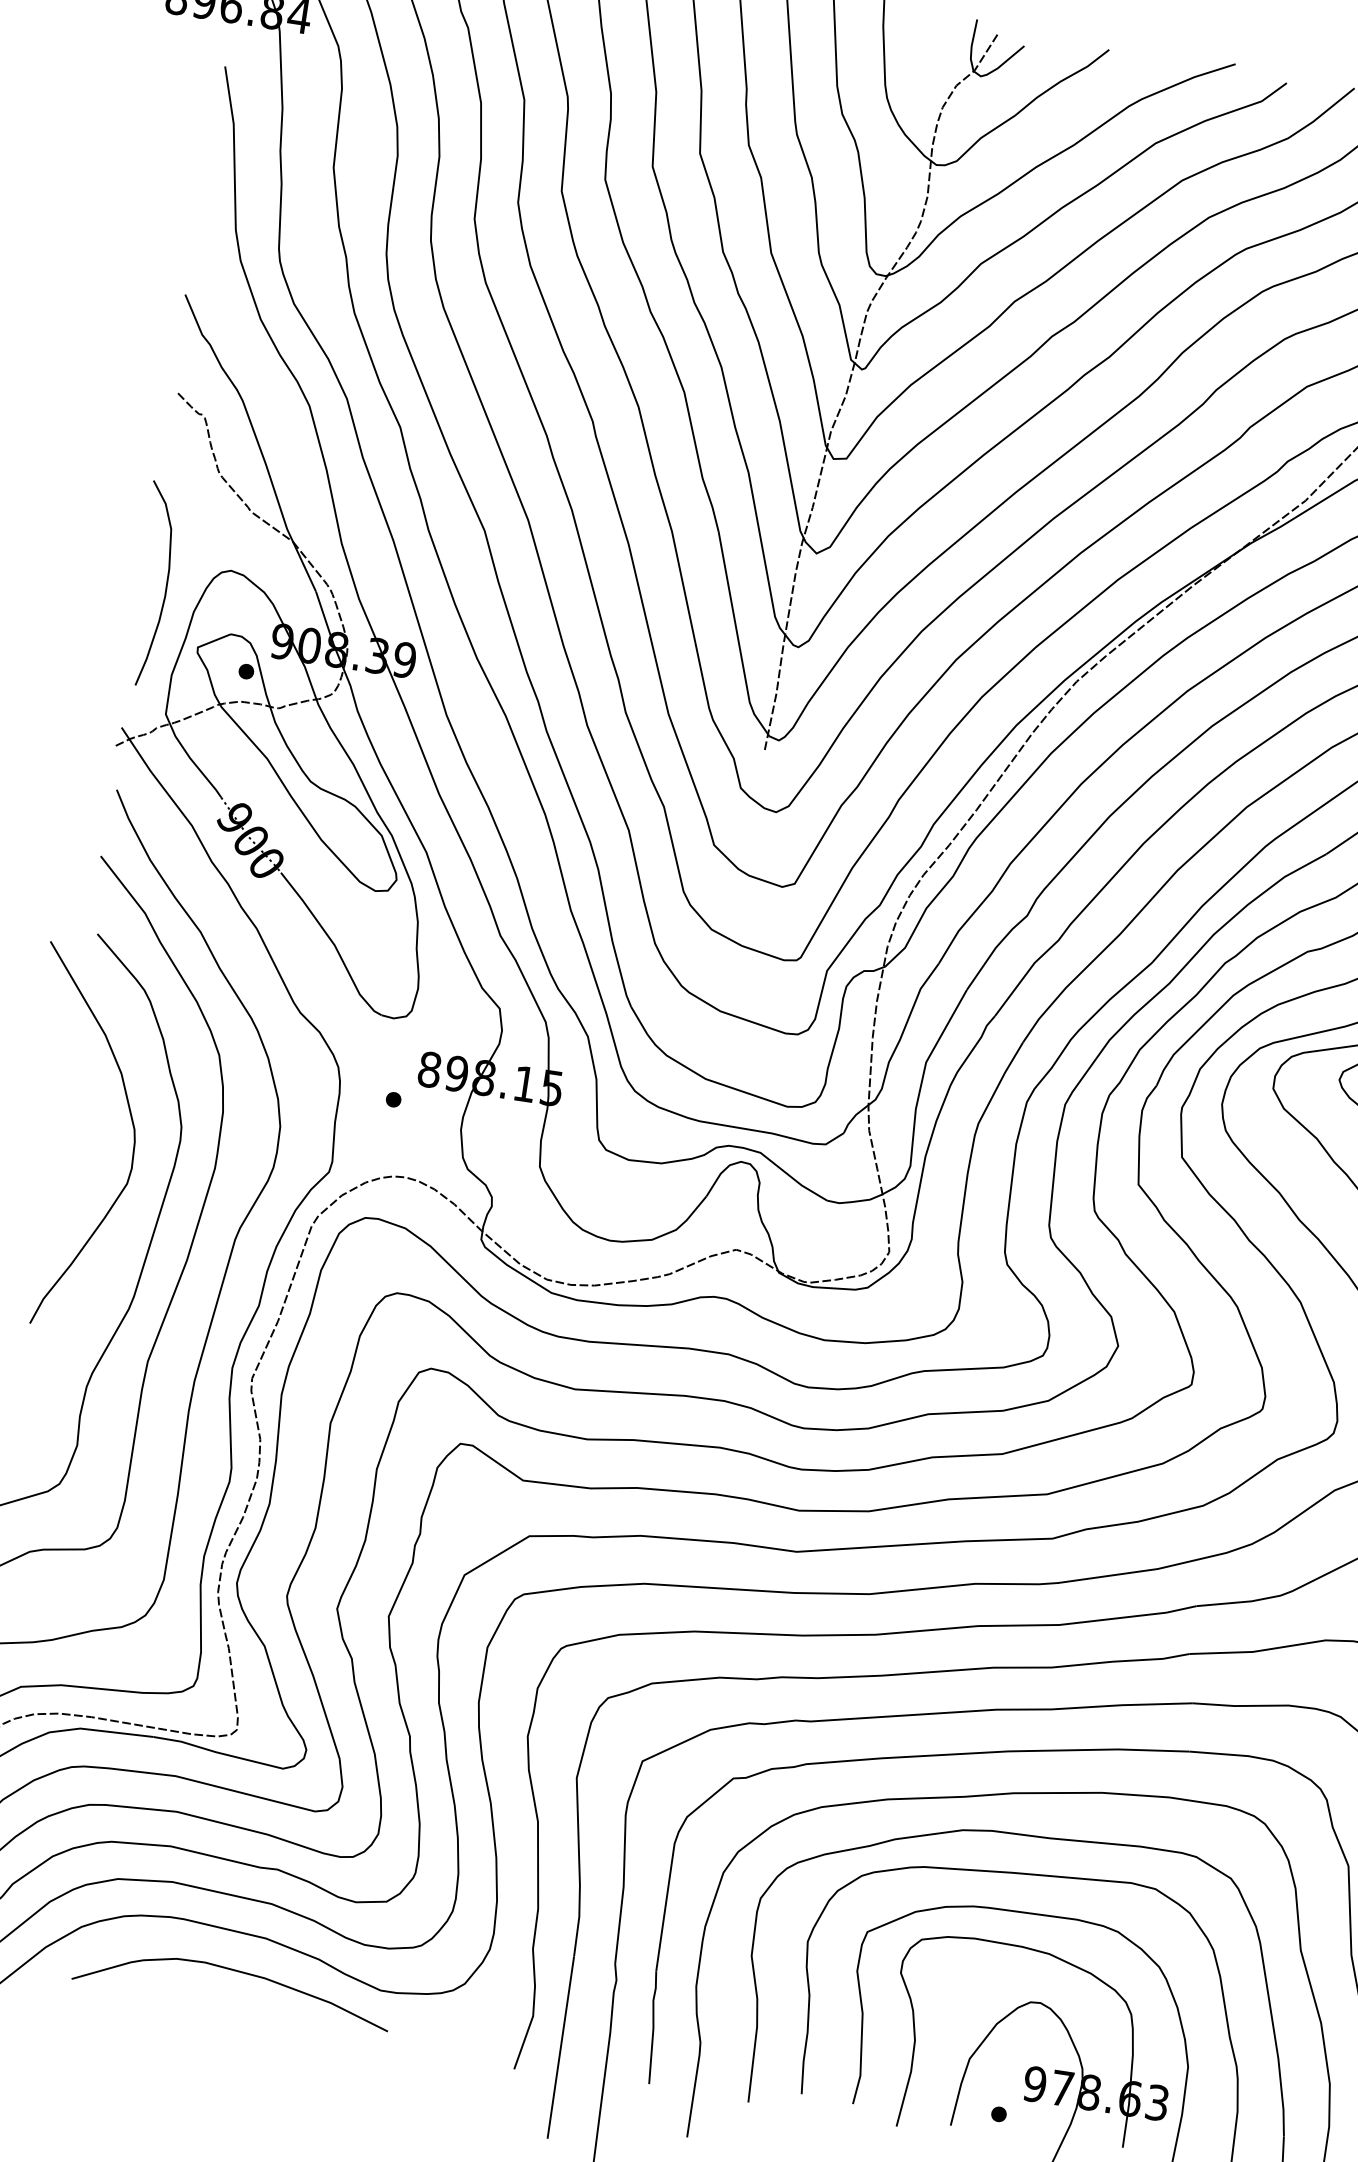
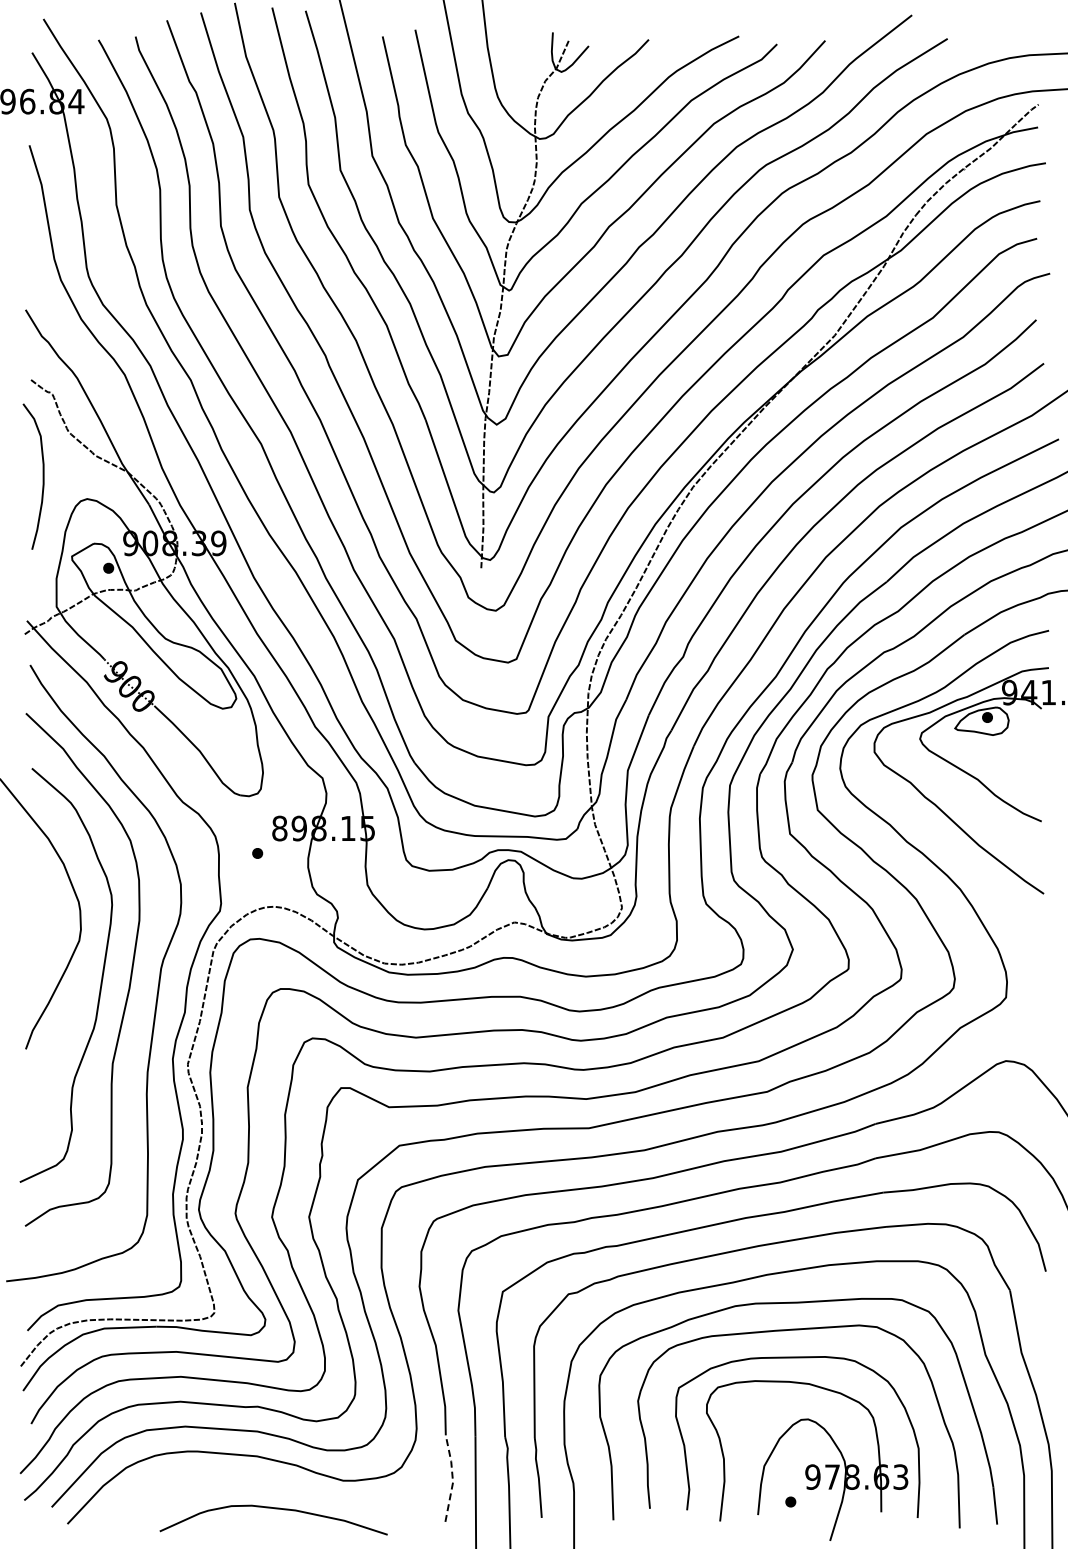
curve: (165, 585) -> (42, 476), moved
curve: (235, 1972) -> (274, 1509), moved
line: (533, 2010) -> (452, 1478), solid -> dashed

